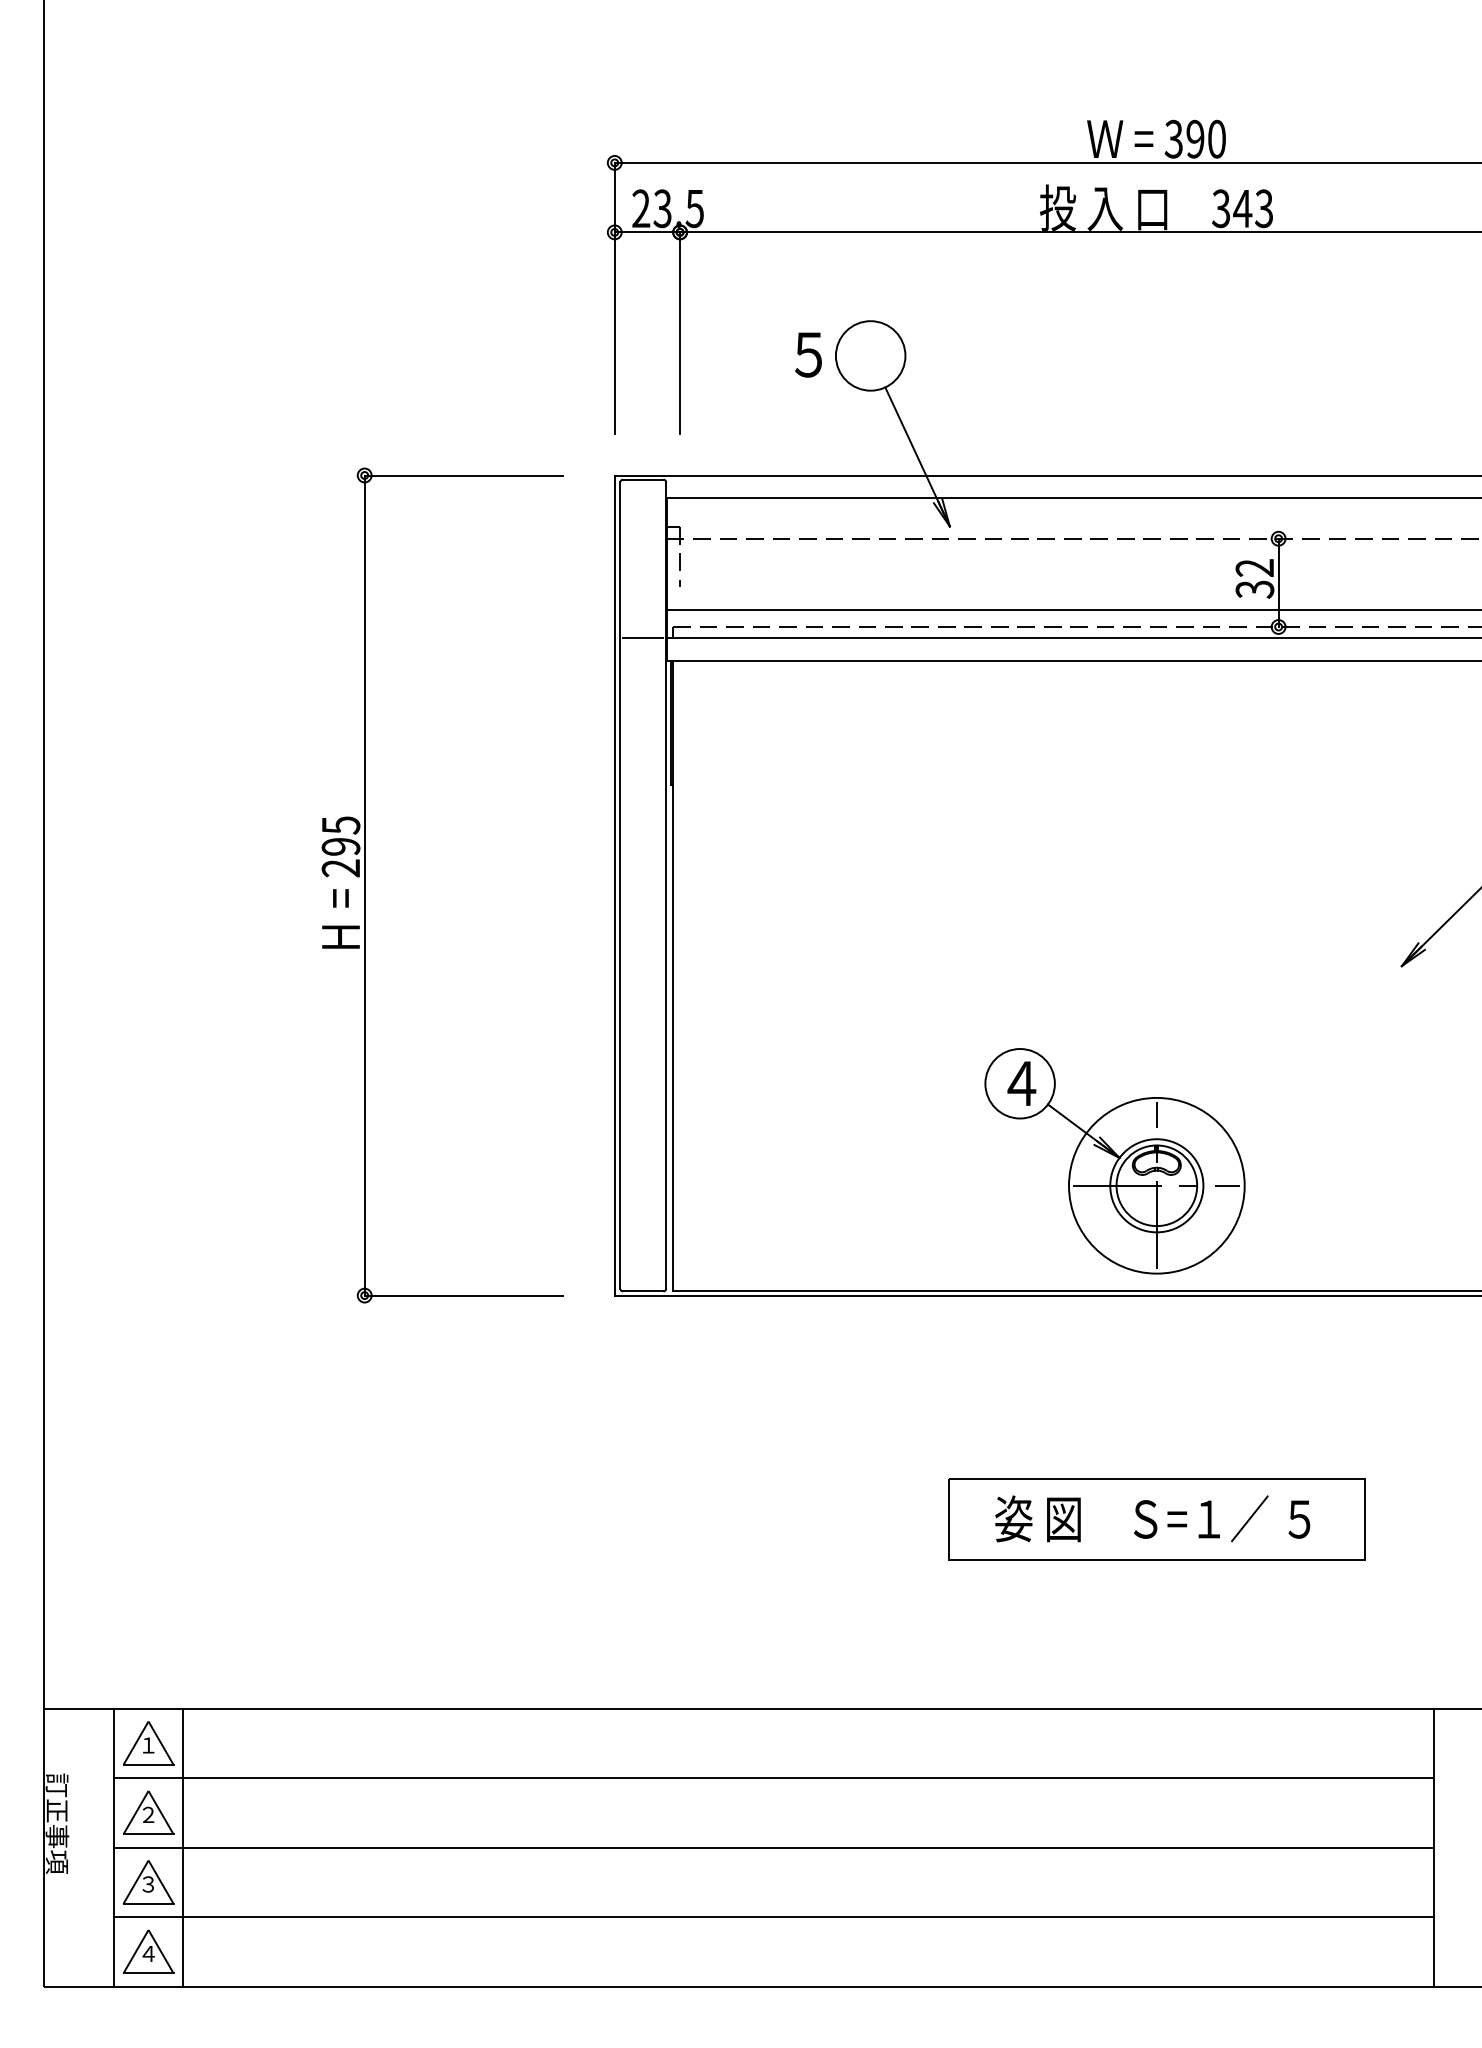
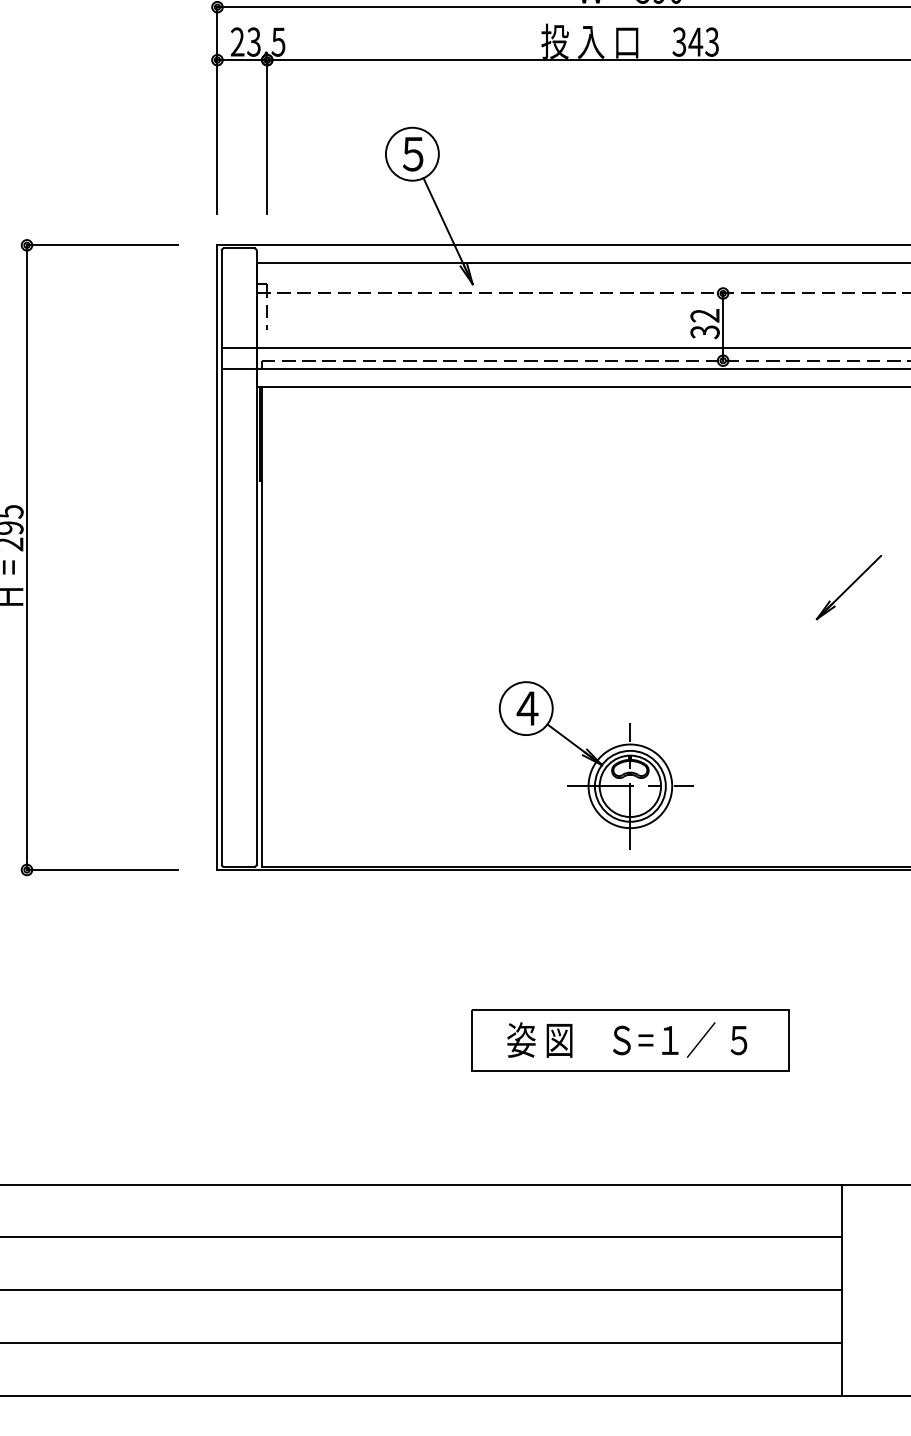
text: (808, 354) -> (413, 153), moved
line: (643, 610) -> (239, 348), added
circle: (1156, 1185) -> (630, 786), size x0.62

